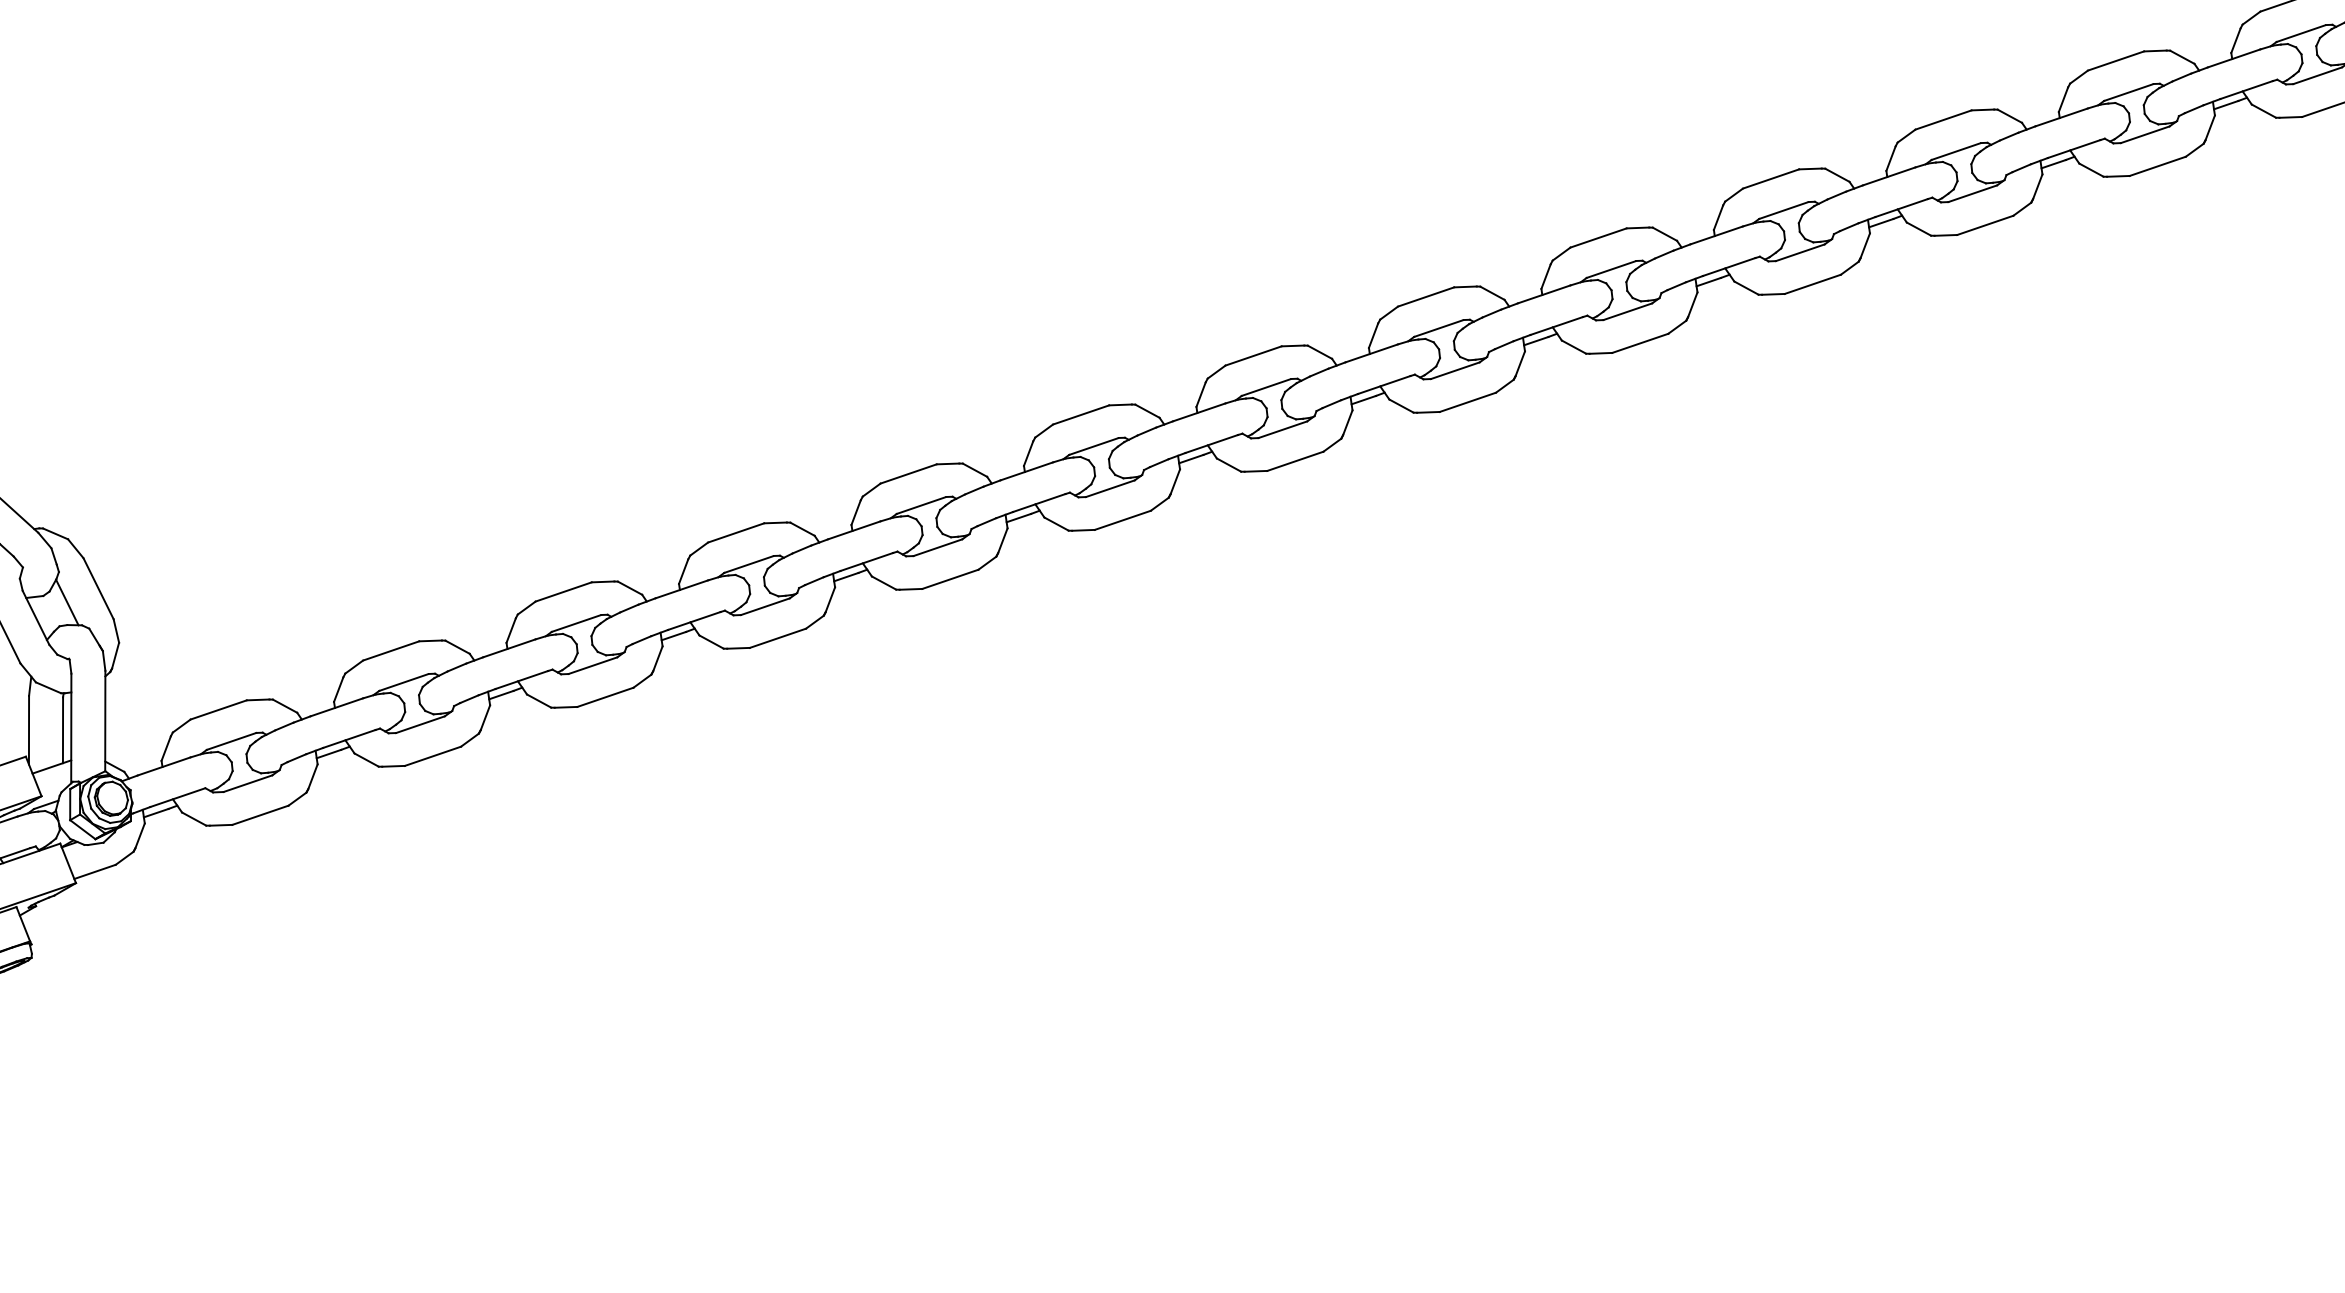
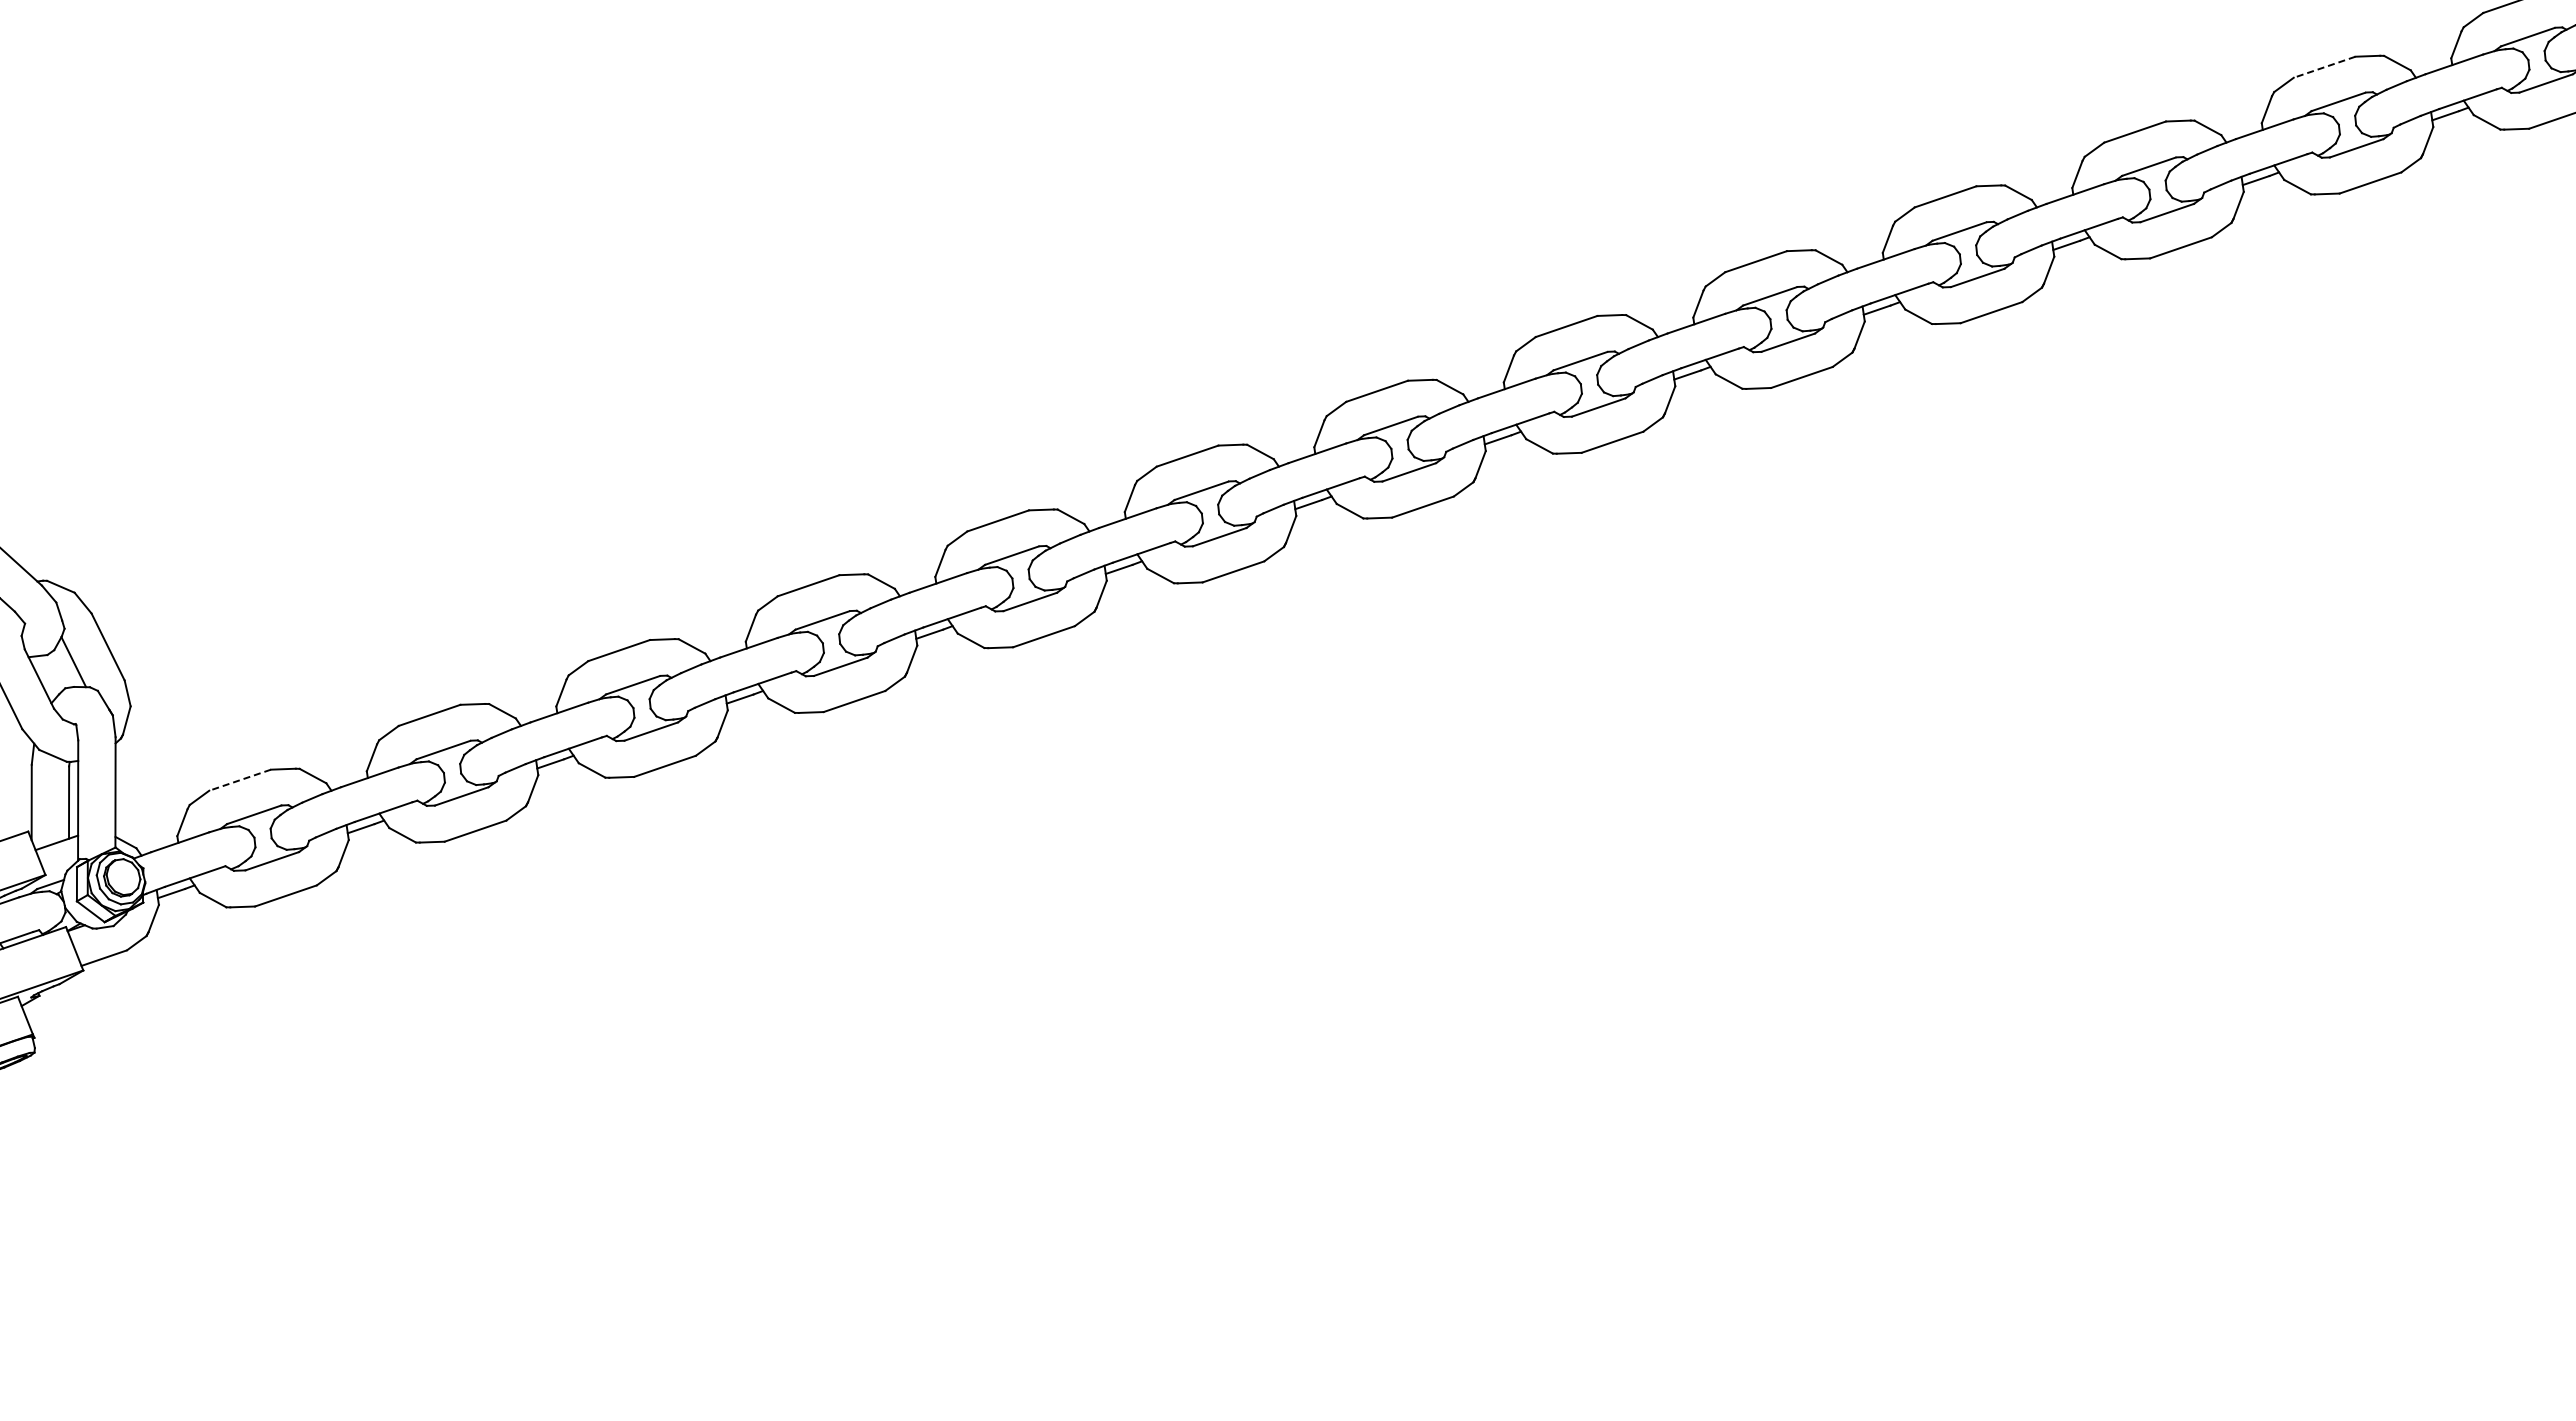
line: (2115, 61) -> (2324, 67), solid -> dashed
line: (219, 710) -> (240, 780), solid -> dashed

